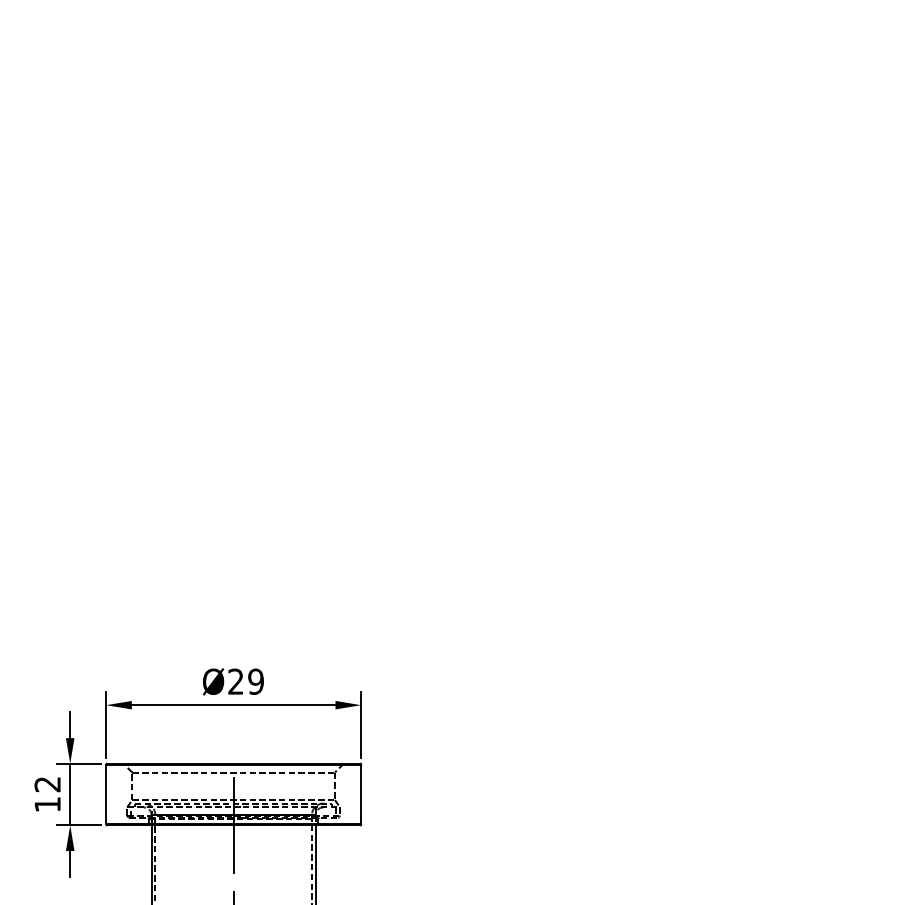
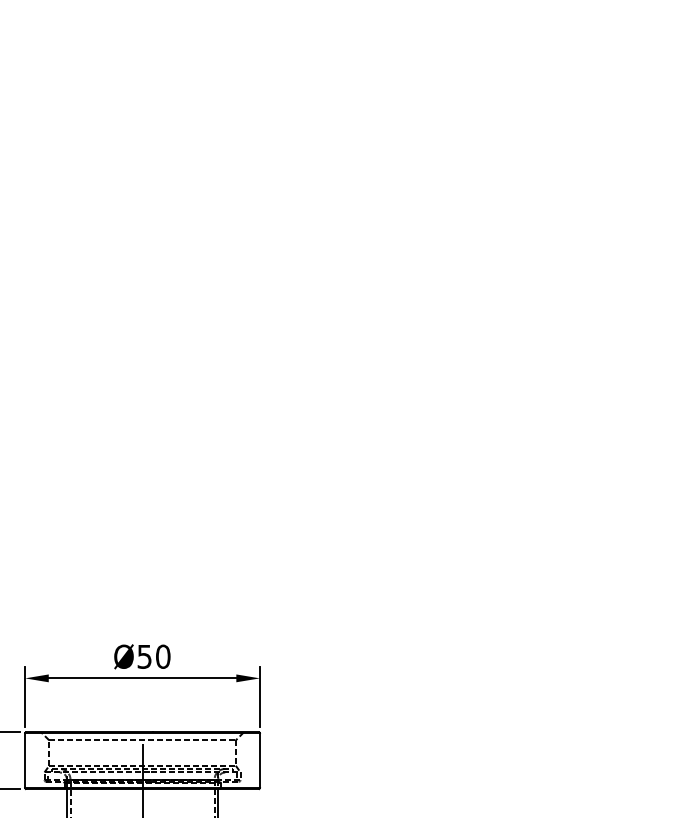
text: (246, 681) -> (154, 656), Ø29 -> Ø50

